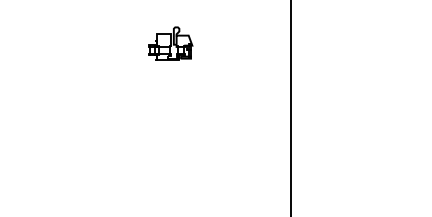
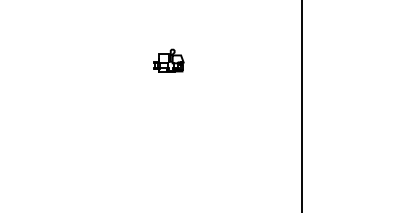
part: (170, 42) -> (168, 60), size x0.62

